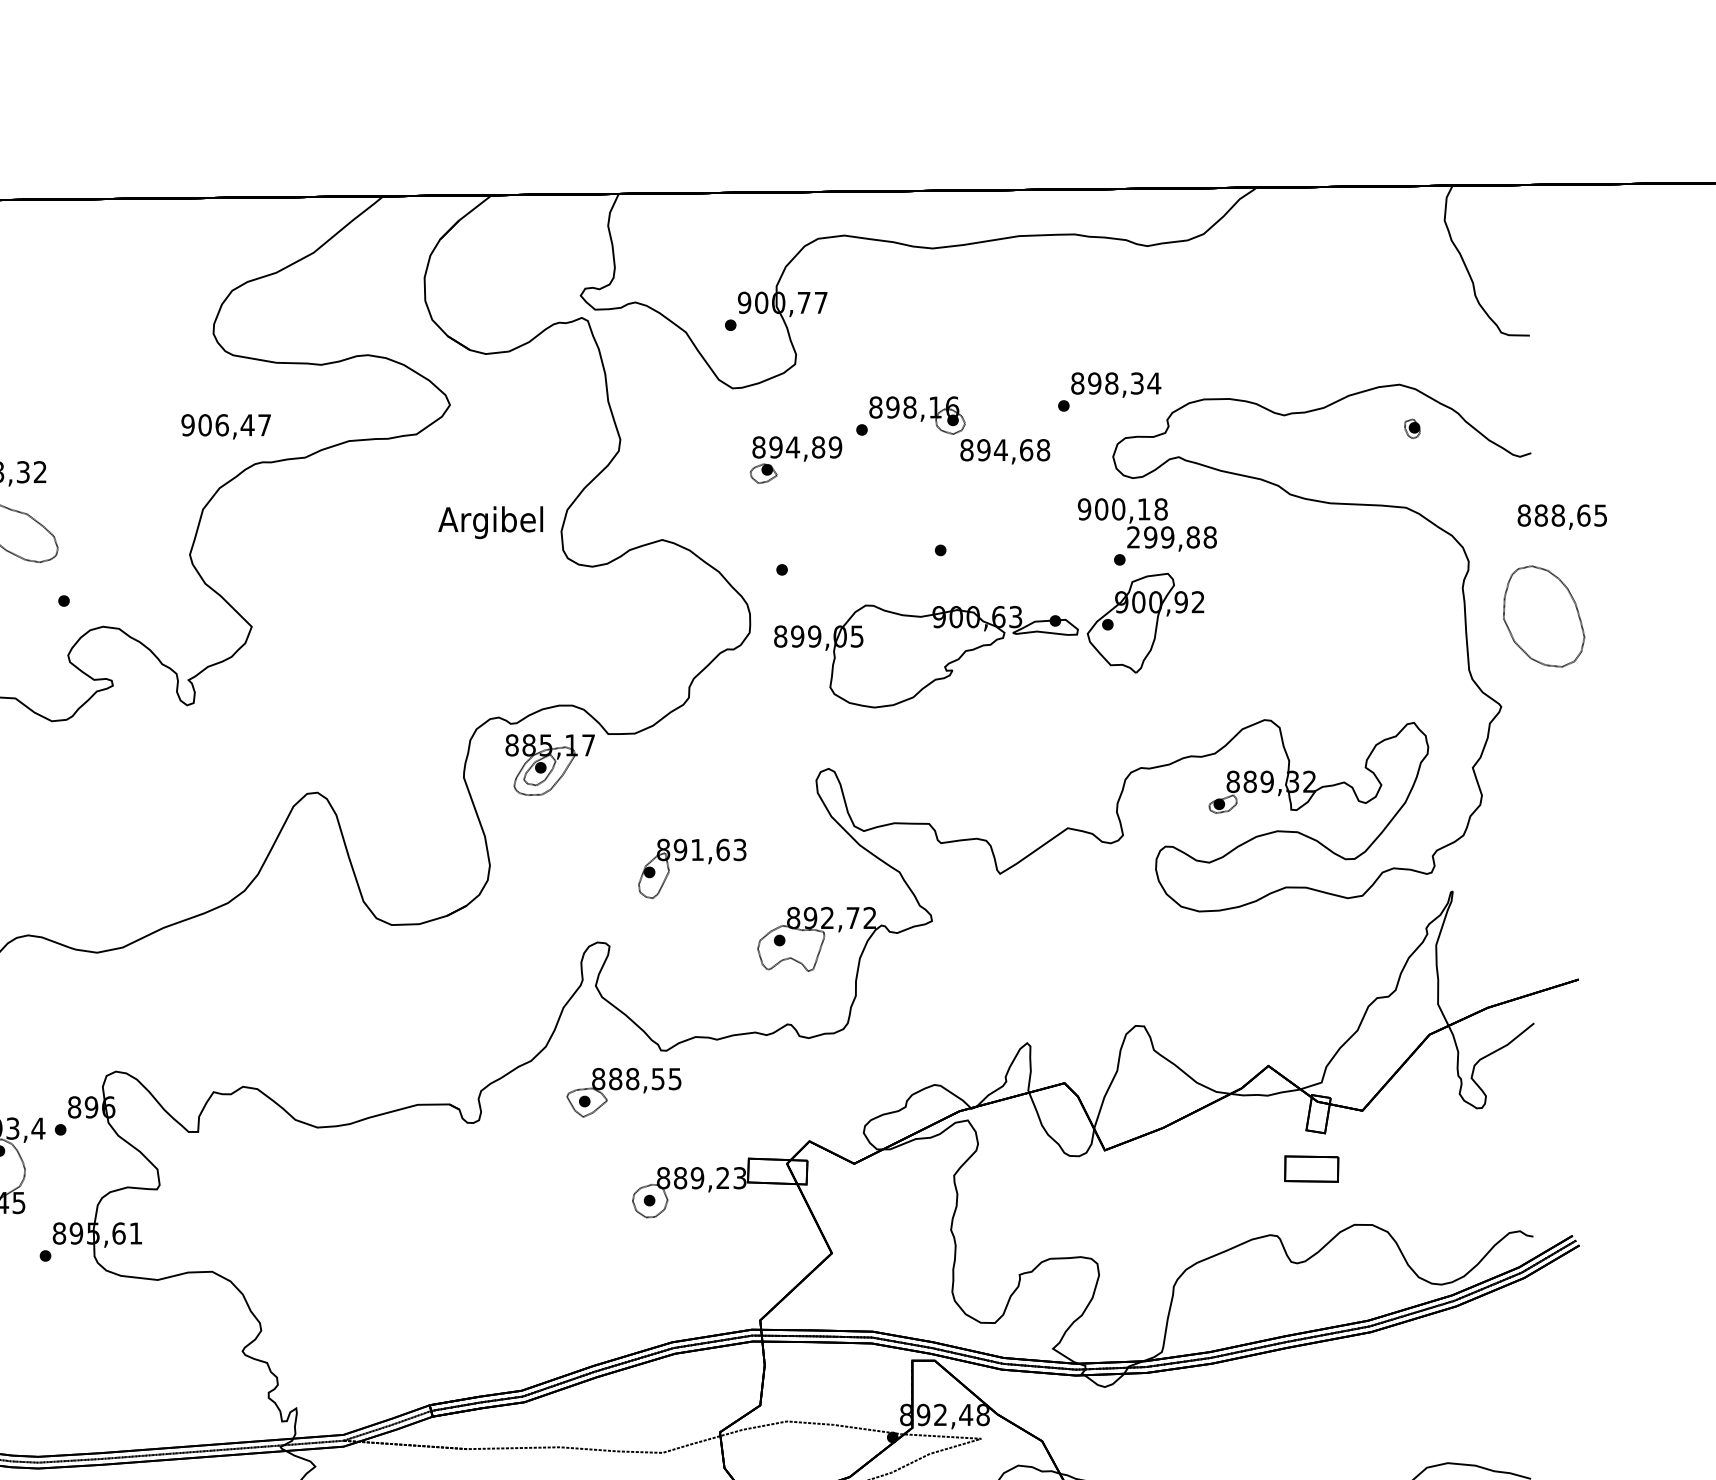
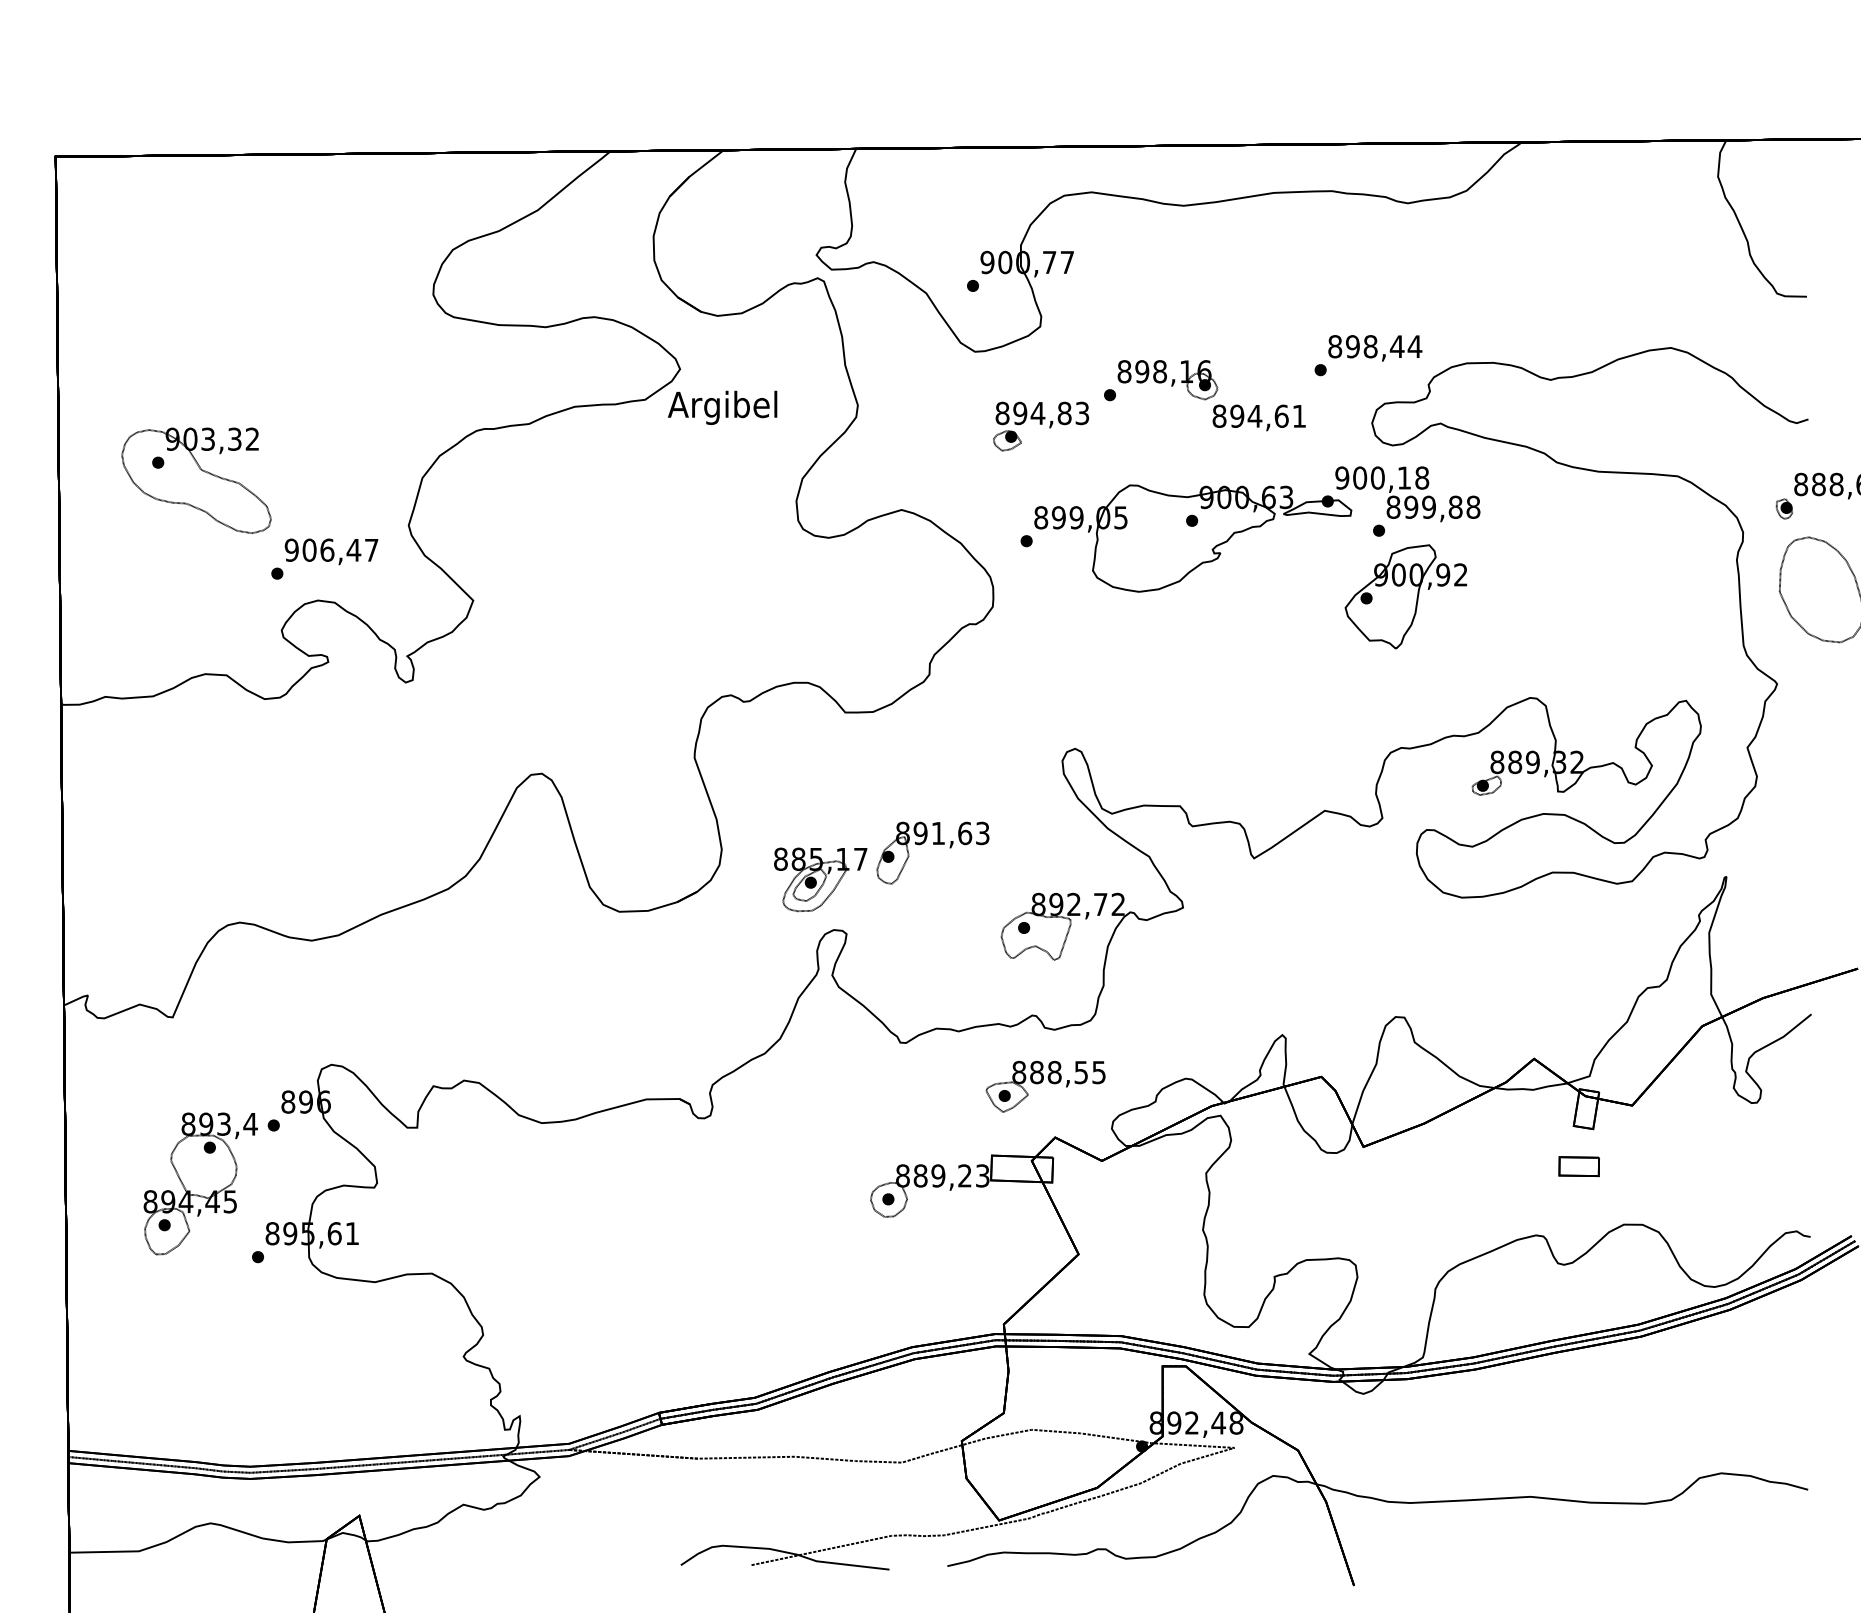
text: (1136, 383) -> (1396, 346), 898,34 -> 898,44
text: (226, 426) -> (331, 551), moved
part: (1411, 428) -> (1783, 508), moved
text: (835, 446) -> (1082, 412), 894,89 -> 894,83
text: (1043, 449) -> (1299, 415), 894,68 -> 894,61
text: (490, 522) -> (722, 407), moved
text: (1133, 536) -> (1393, 506), 299,88 -> 899,88
part: (926, 656) -> (1193, 538), moved
part: (550, 764) -> (820, 879), moved
part: (623, 1092) -> (1045, 1086), moved
part: (1310, 1169) -> (1578, 1166), size x0.71

